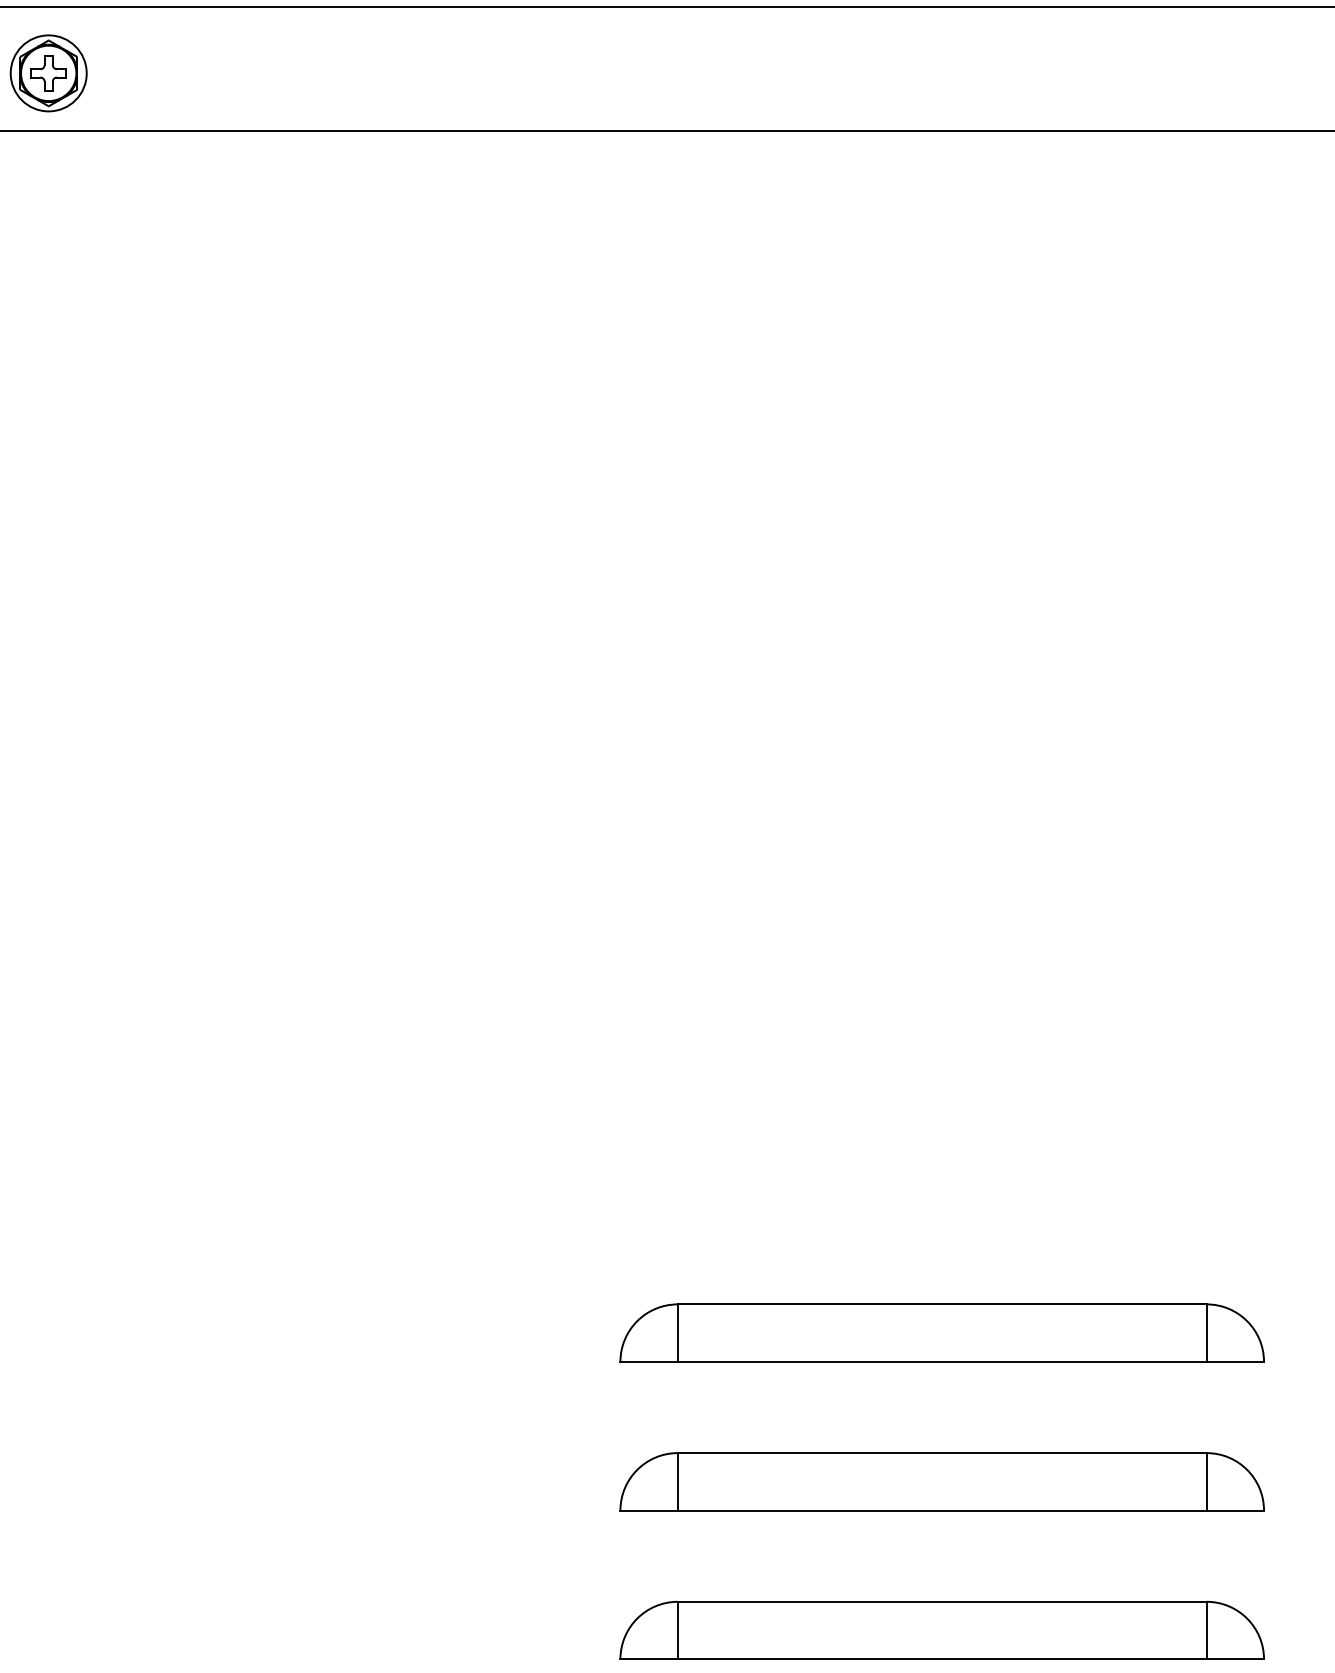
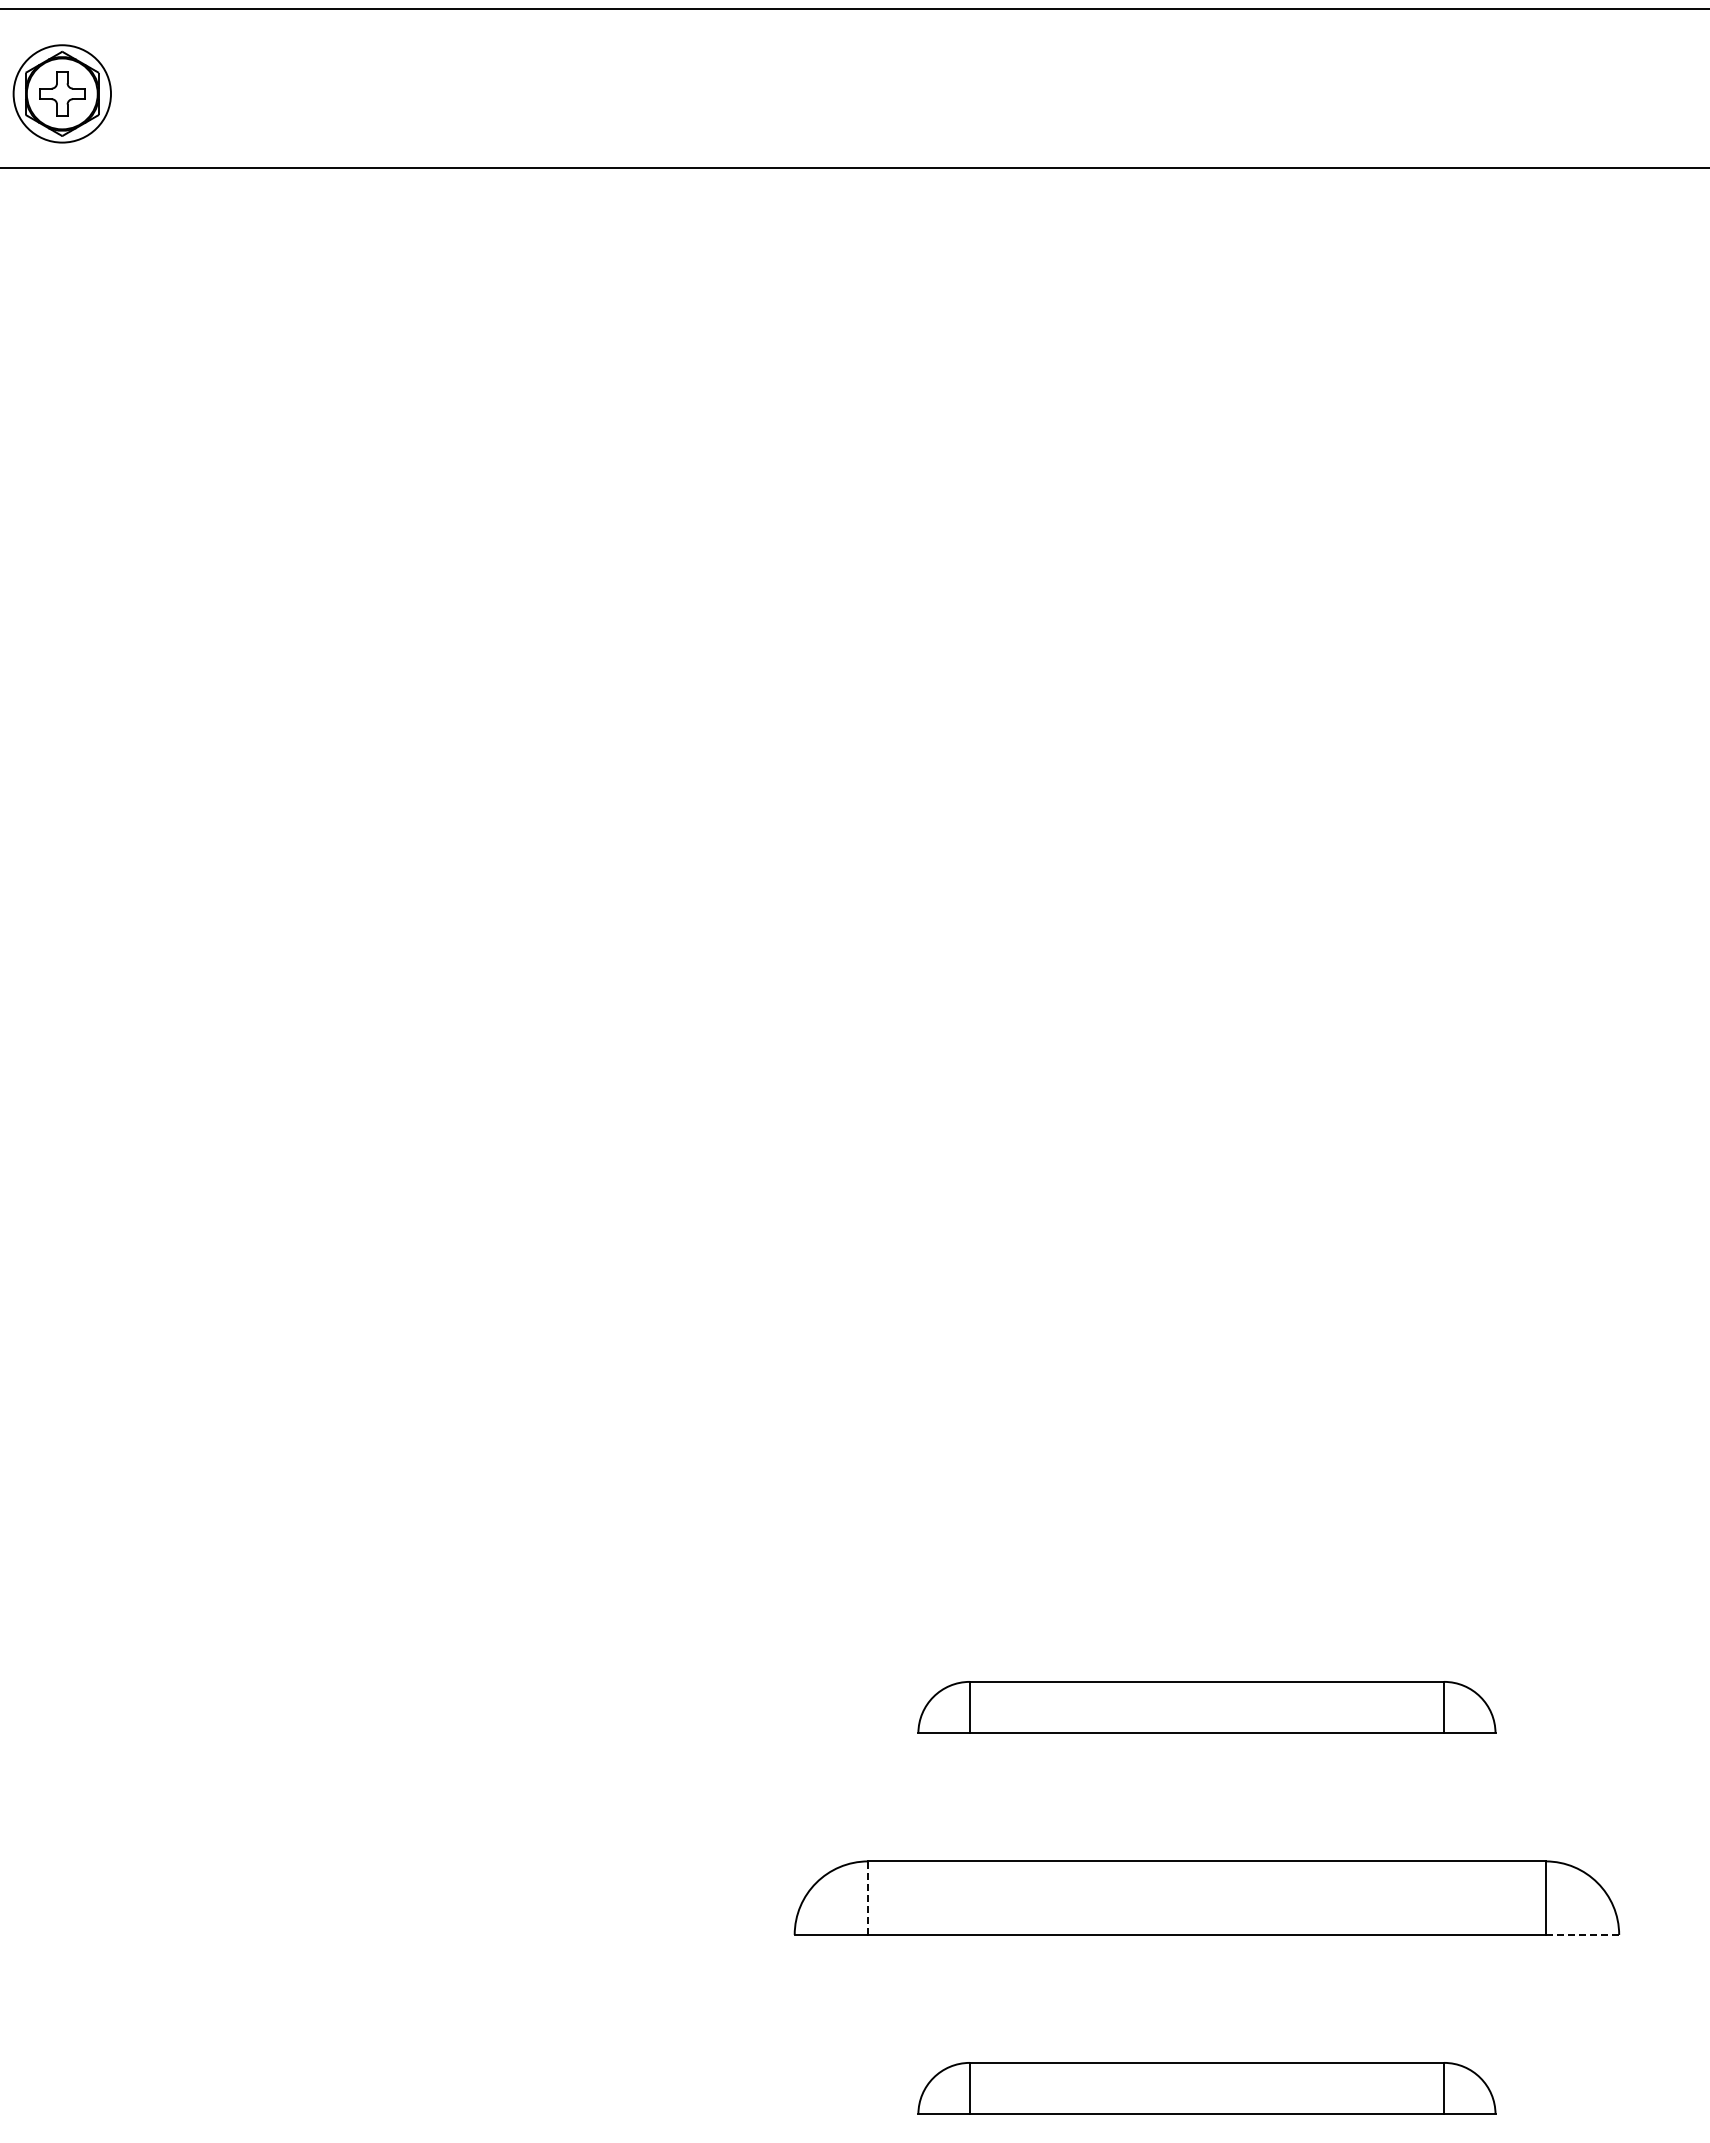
part: (941, 1332) -> (1206, 1707), size x0.7
line: (678, 1482) -> (868, 1898), solid -> dashed
line: (1235, 1510) -> (1582, 1934), solid -> dashed
part: (941, 1630) -> (1206, 2088), size x0.7

